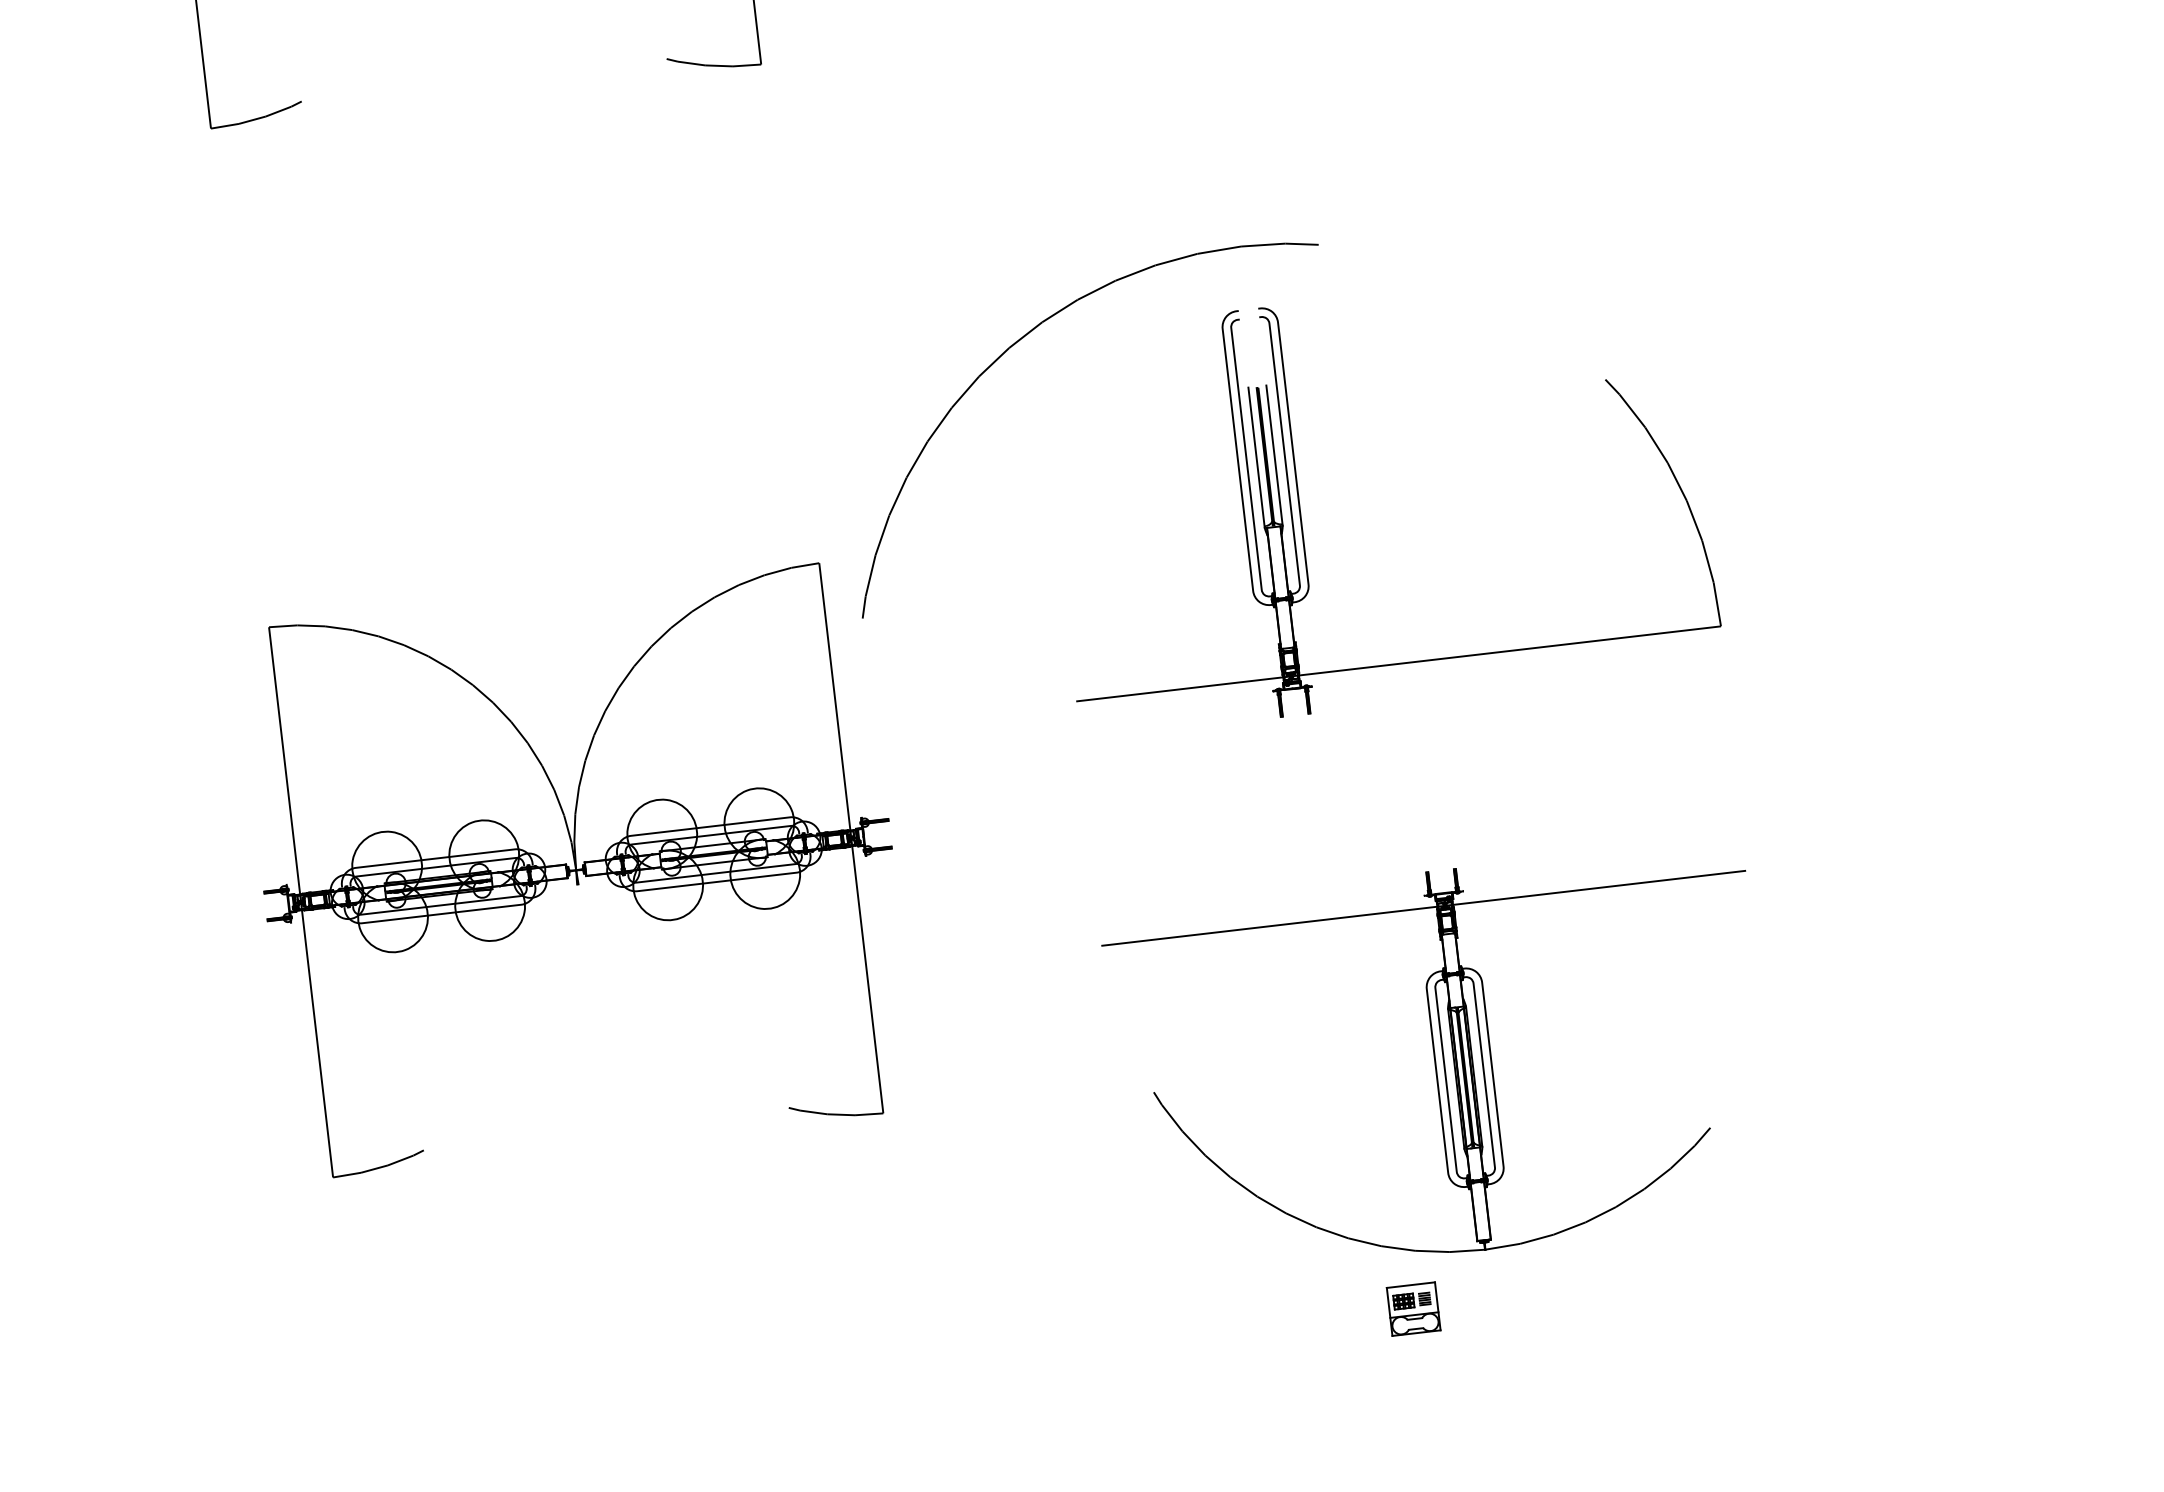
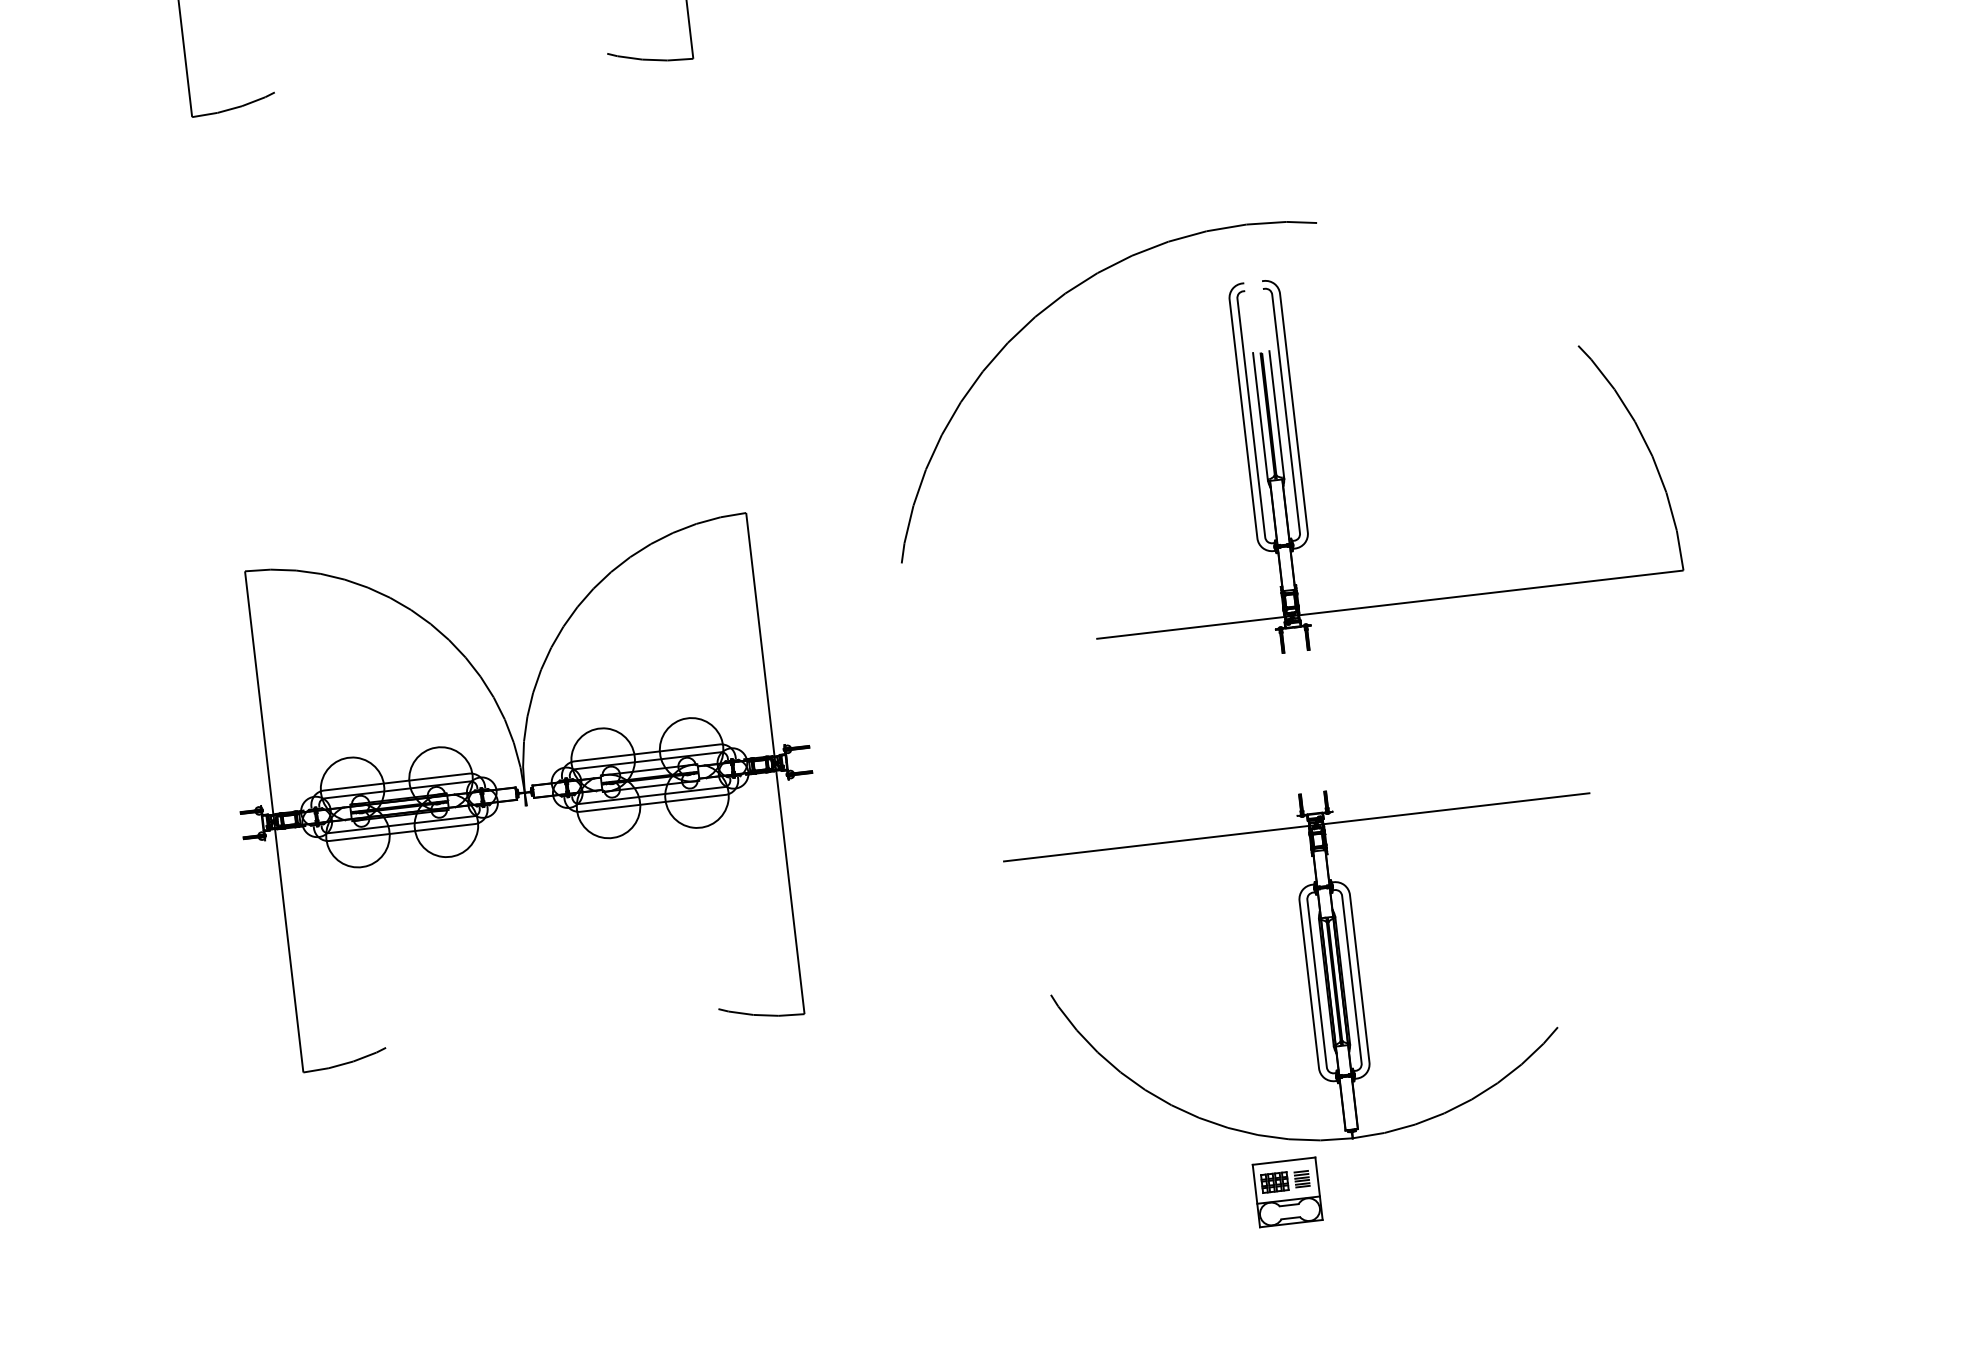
part: (1291, 480) -> (1292, 437), moved
part: (1413, 1309) -> (1287, 1192), size x1.43

